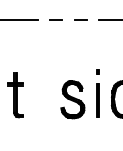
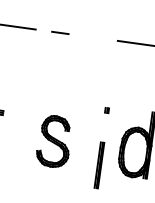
line: (80, 19) -> (93, 36), removed
part: (72, 99) -> (53, 141), moved
line: (97, 100) -> (98, 165), moved

